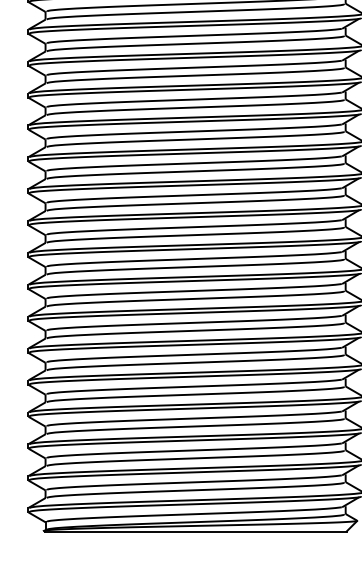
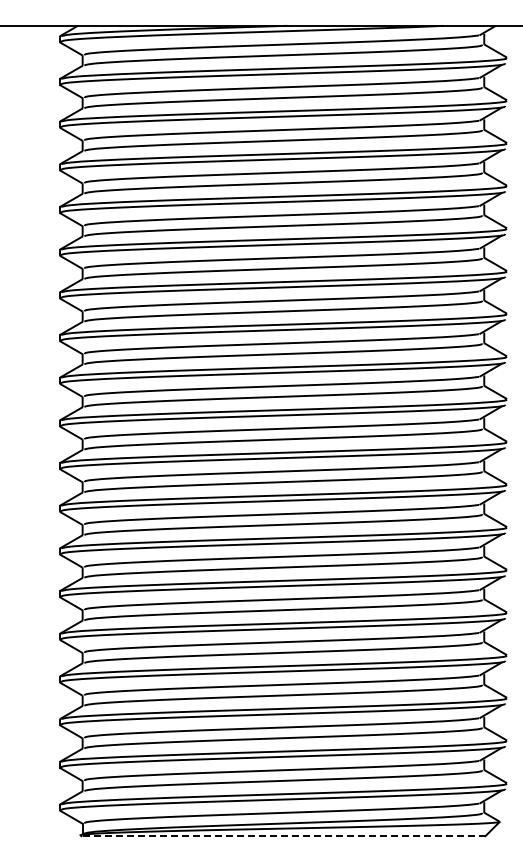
line: (194, 531) -> (282, 836), solid -> dashed

